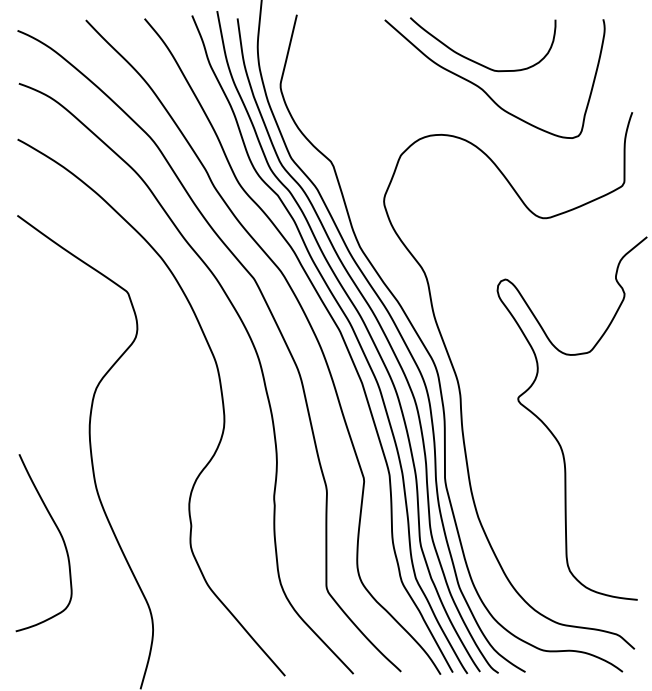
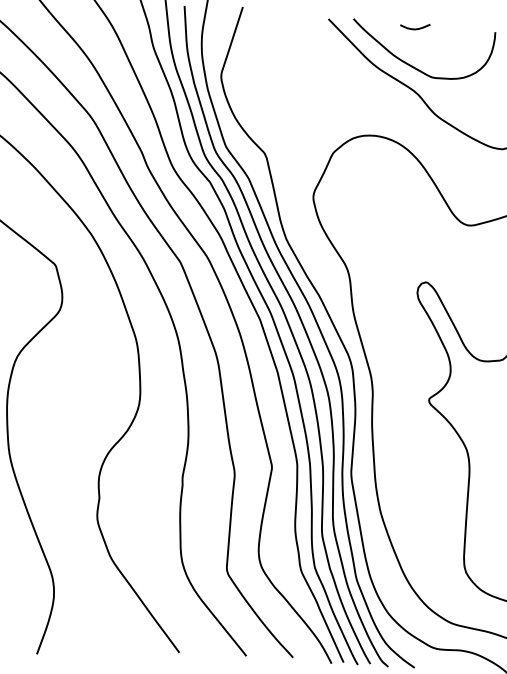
curve: (473, 22) -> (414, 28), added

